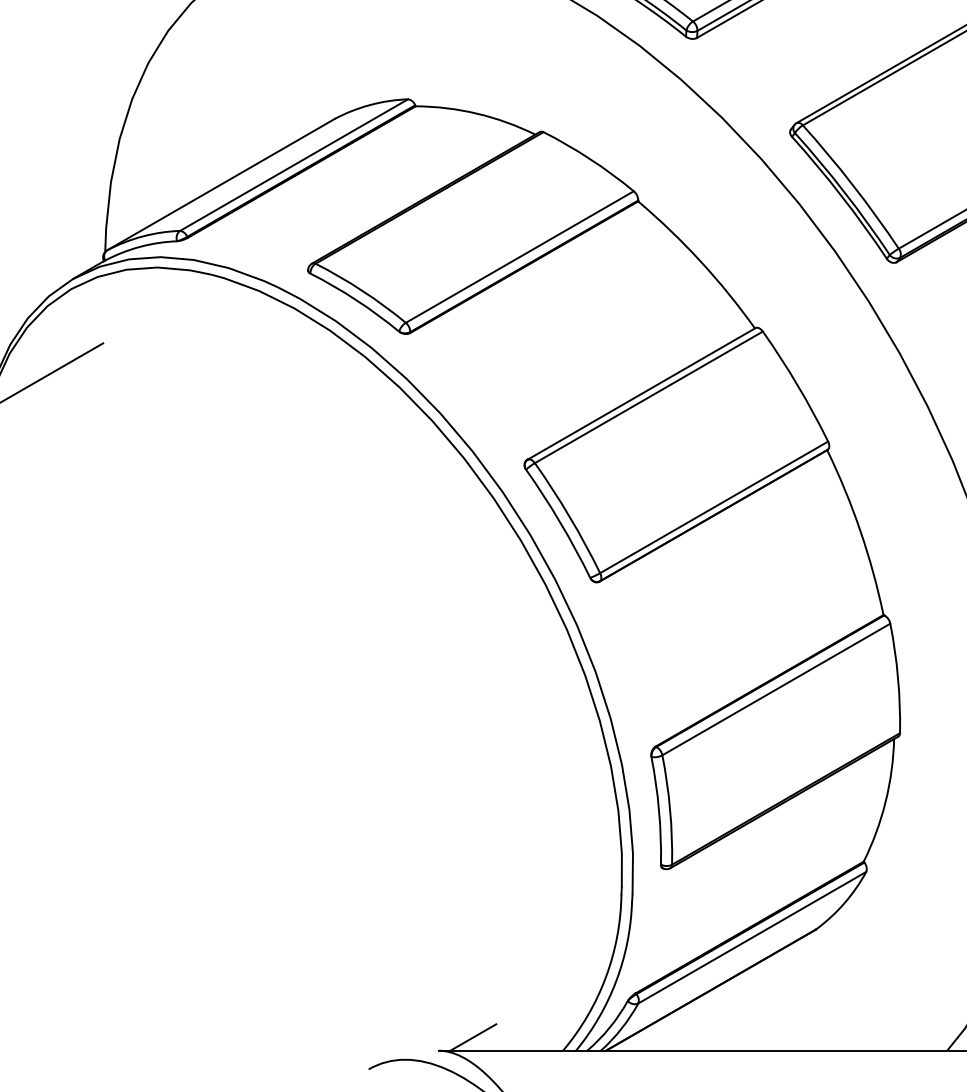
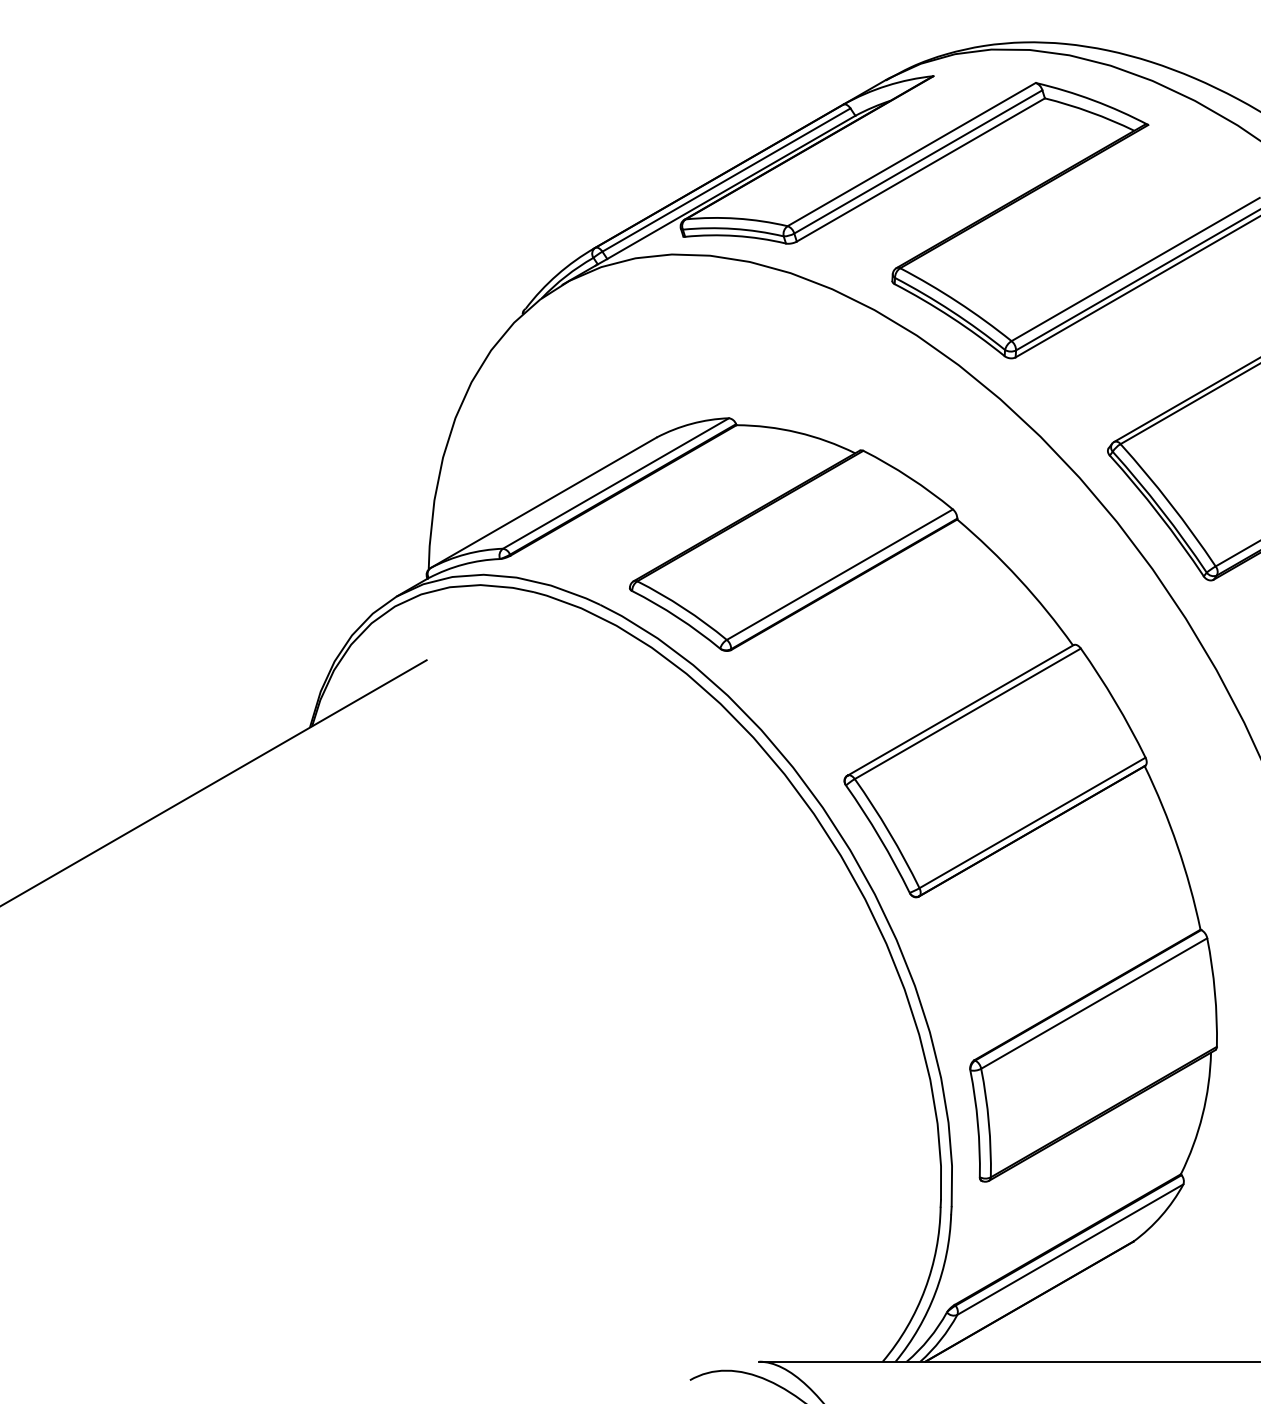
line: (473, 1037) -> (793, 1348), removed

